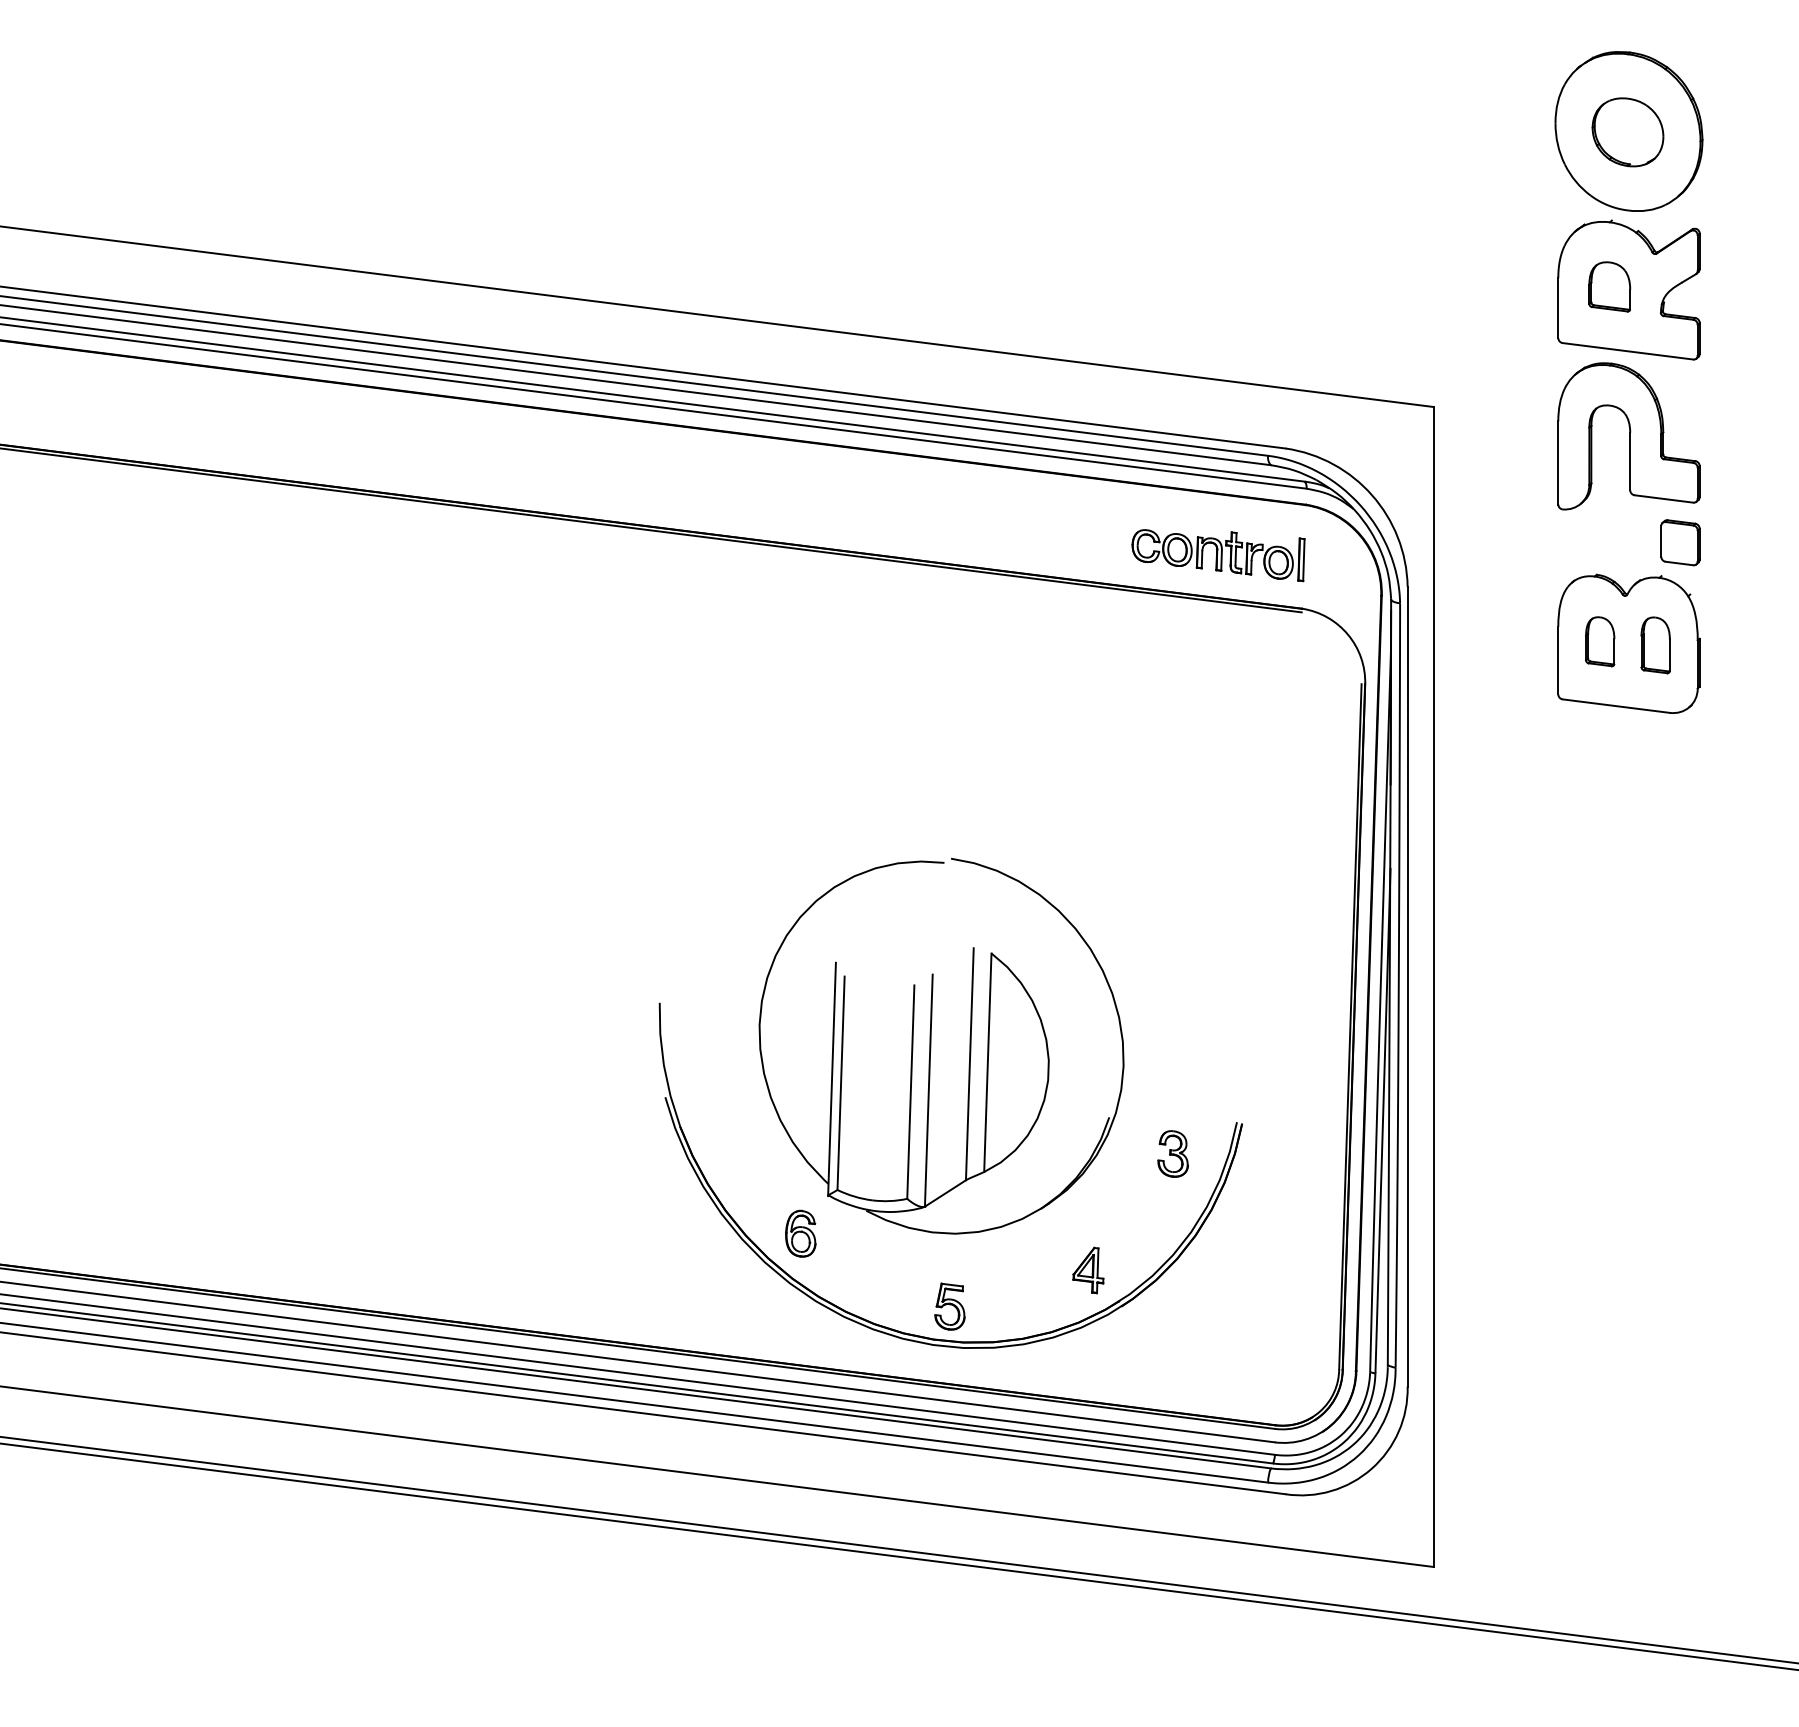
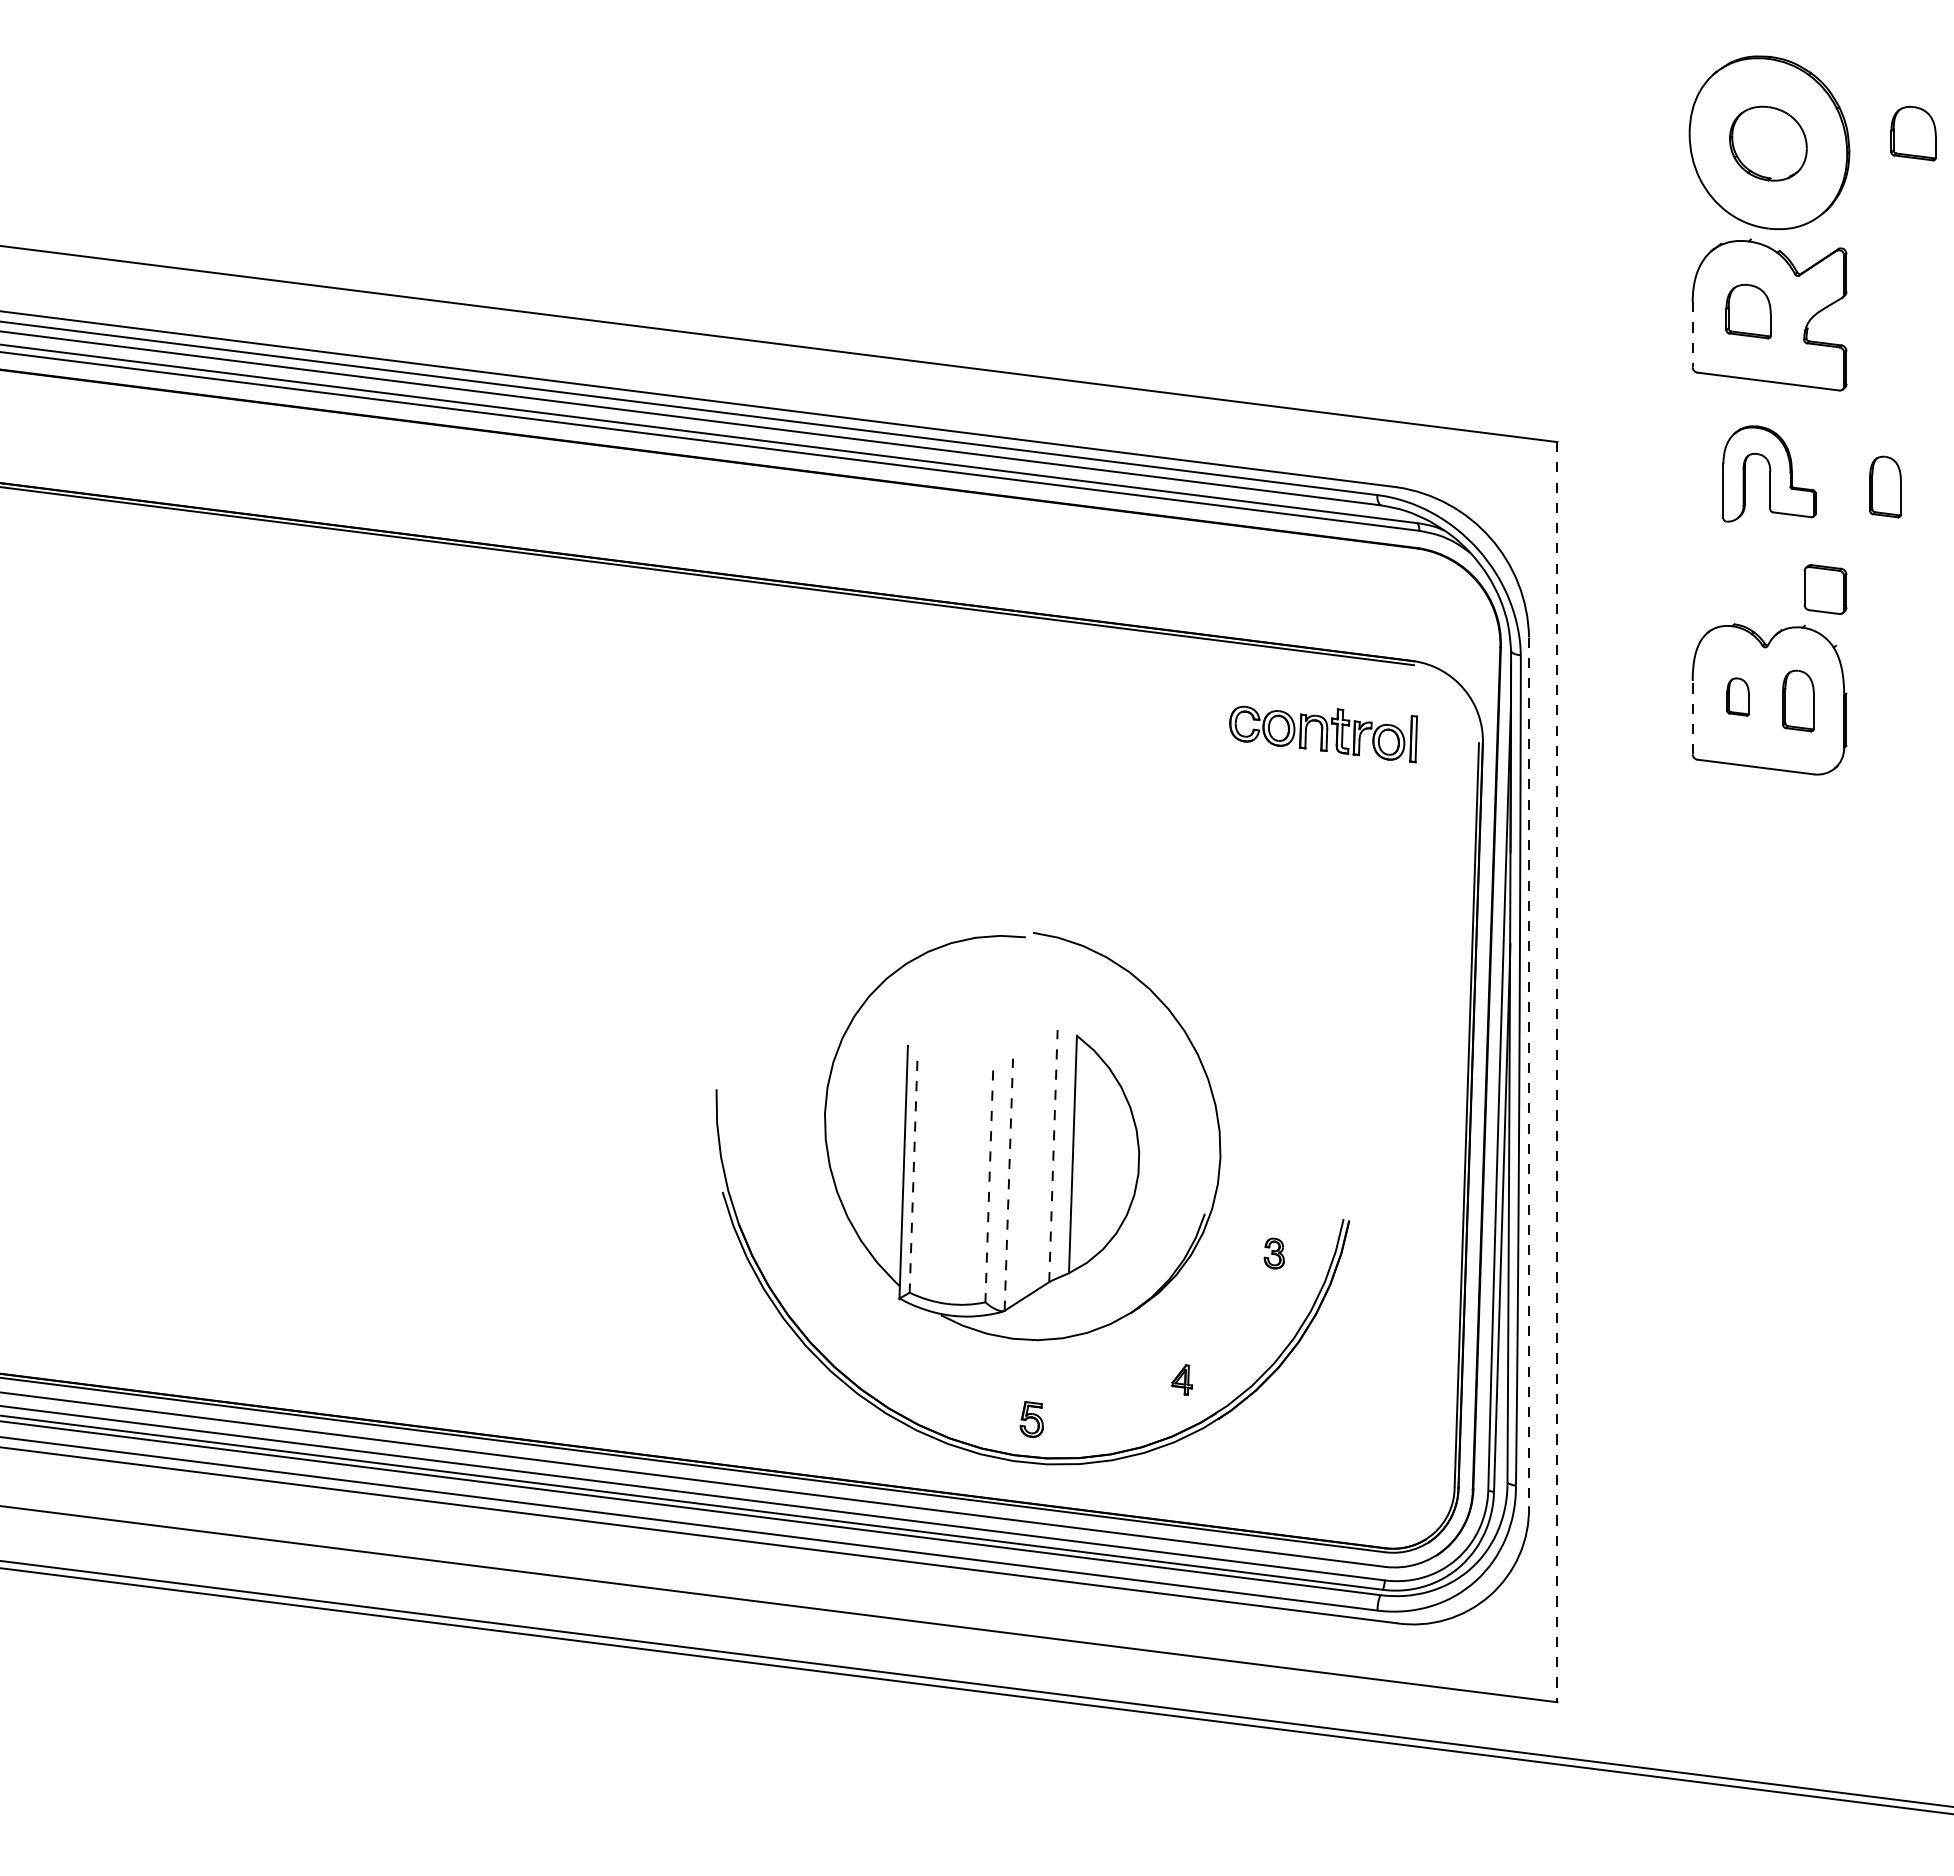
part: (1761, 122) -> (1913, 133), added
line: (1558, 307) -> (1692, 334), solid -> dashed
part: (1628, 435) -> (1769, 473), size x0.6
part: (1735, 447) -> (1885, 486), added
part: (1218, 555) -> (1323, 734), moved
part: (1599, 641) -> (1737, 696), size x0.7
line: (1558, 660) -> (1692, 717), solid -> dashed
line: (1408, 987) -> (1529, 1072), solid -> dashed
line: (1433, 987) -> (1557, 1072), solid -> dashed
line: (969, 1063) -> (1053, 1155), solid -> dashed
line: (841, 1083) -> (913, 1177), solid -> dashed
line: (928, 1090) -> (1008, 1184), solid -> dashed
line: (911, 1092) -> (989, 1186), solid -> dashed
part: (1173, 1153) -> (1274, 1253), size x0.6
part: (800, 1234) -> (869, 1340), removed
part: (1088, 1269) -> (1182, 1379), size x0.6
part: (949, 1306) -> (1031, 1419), size x0.7

